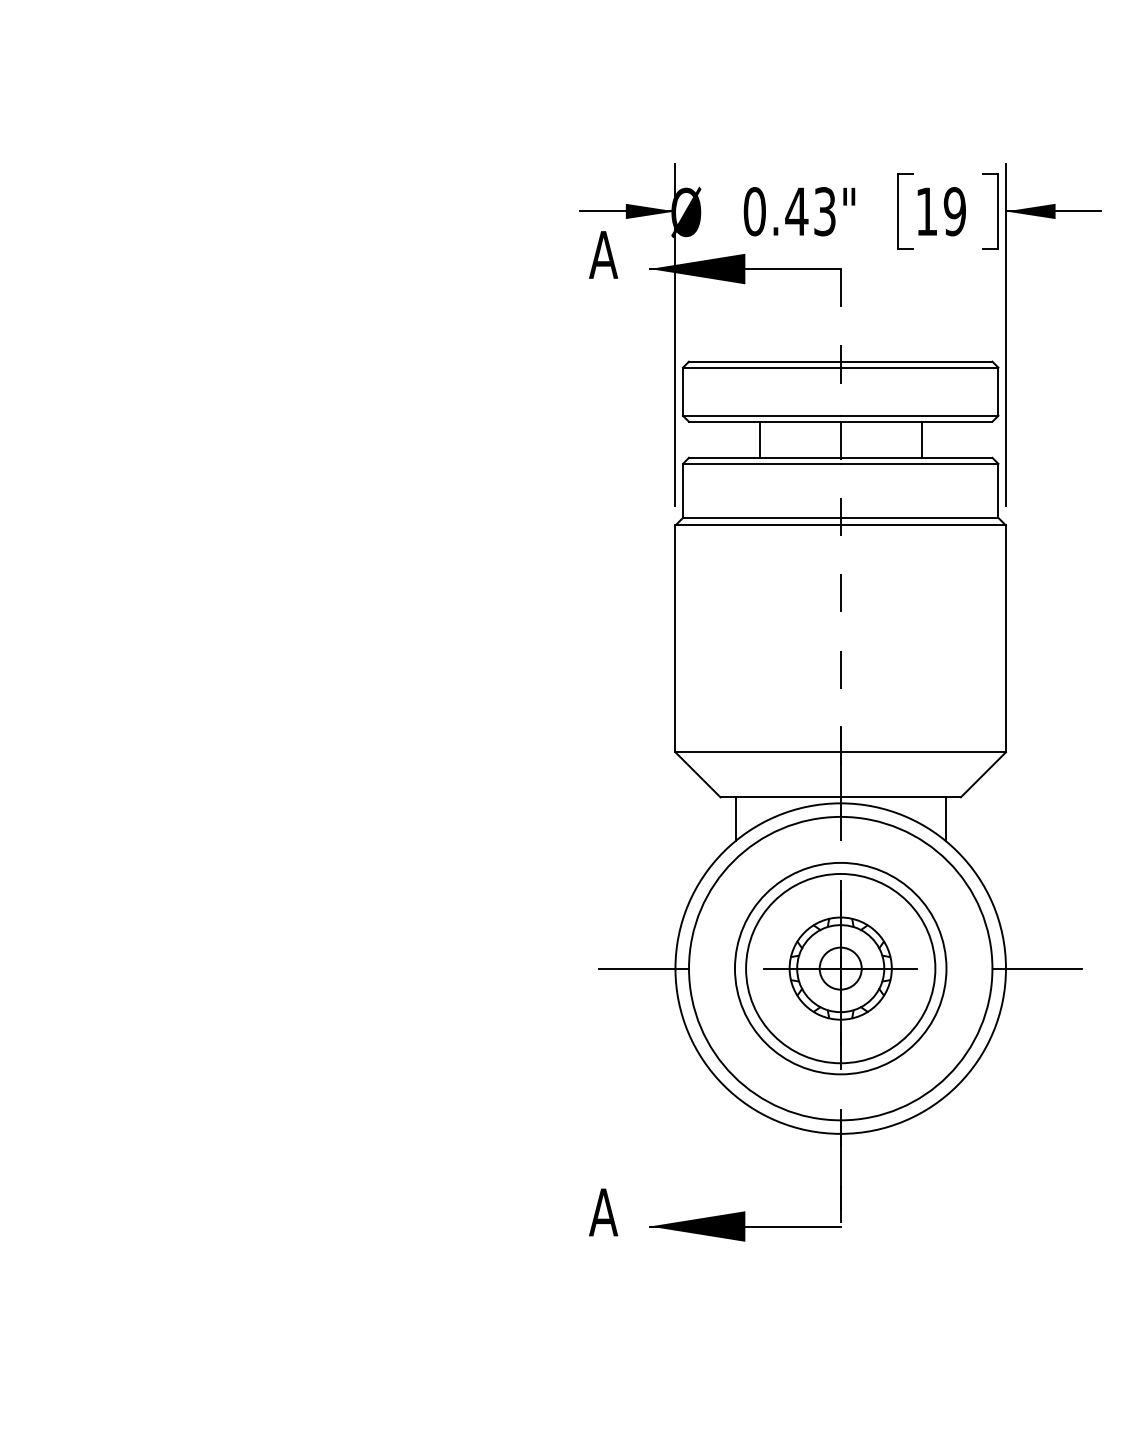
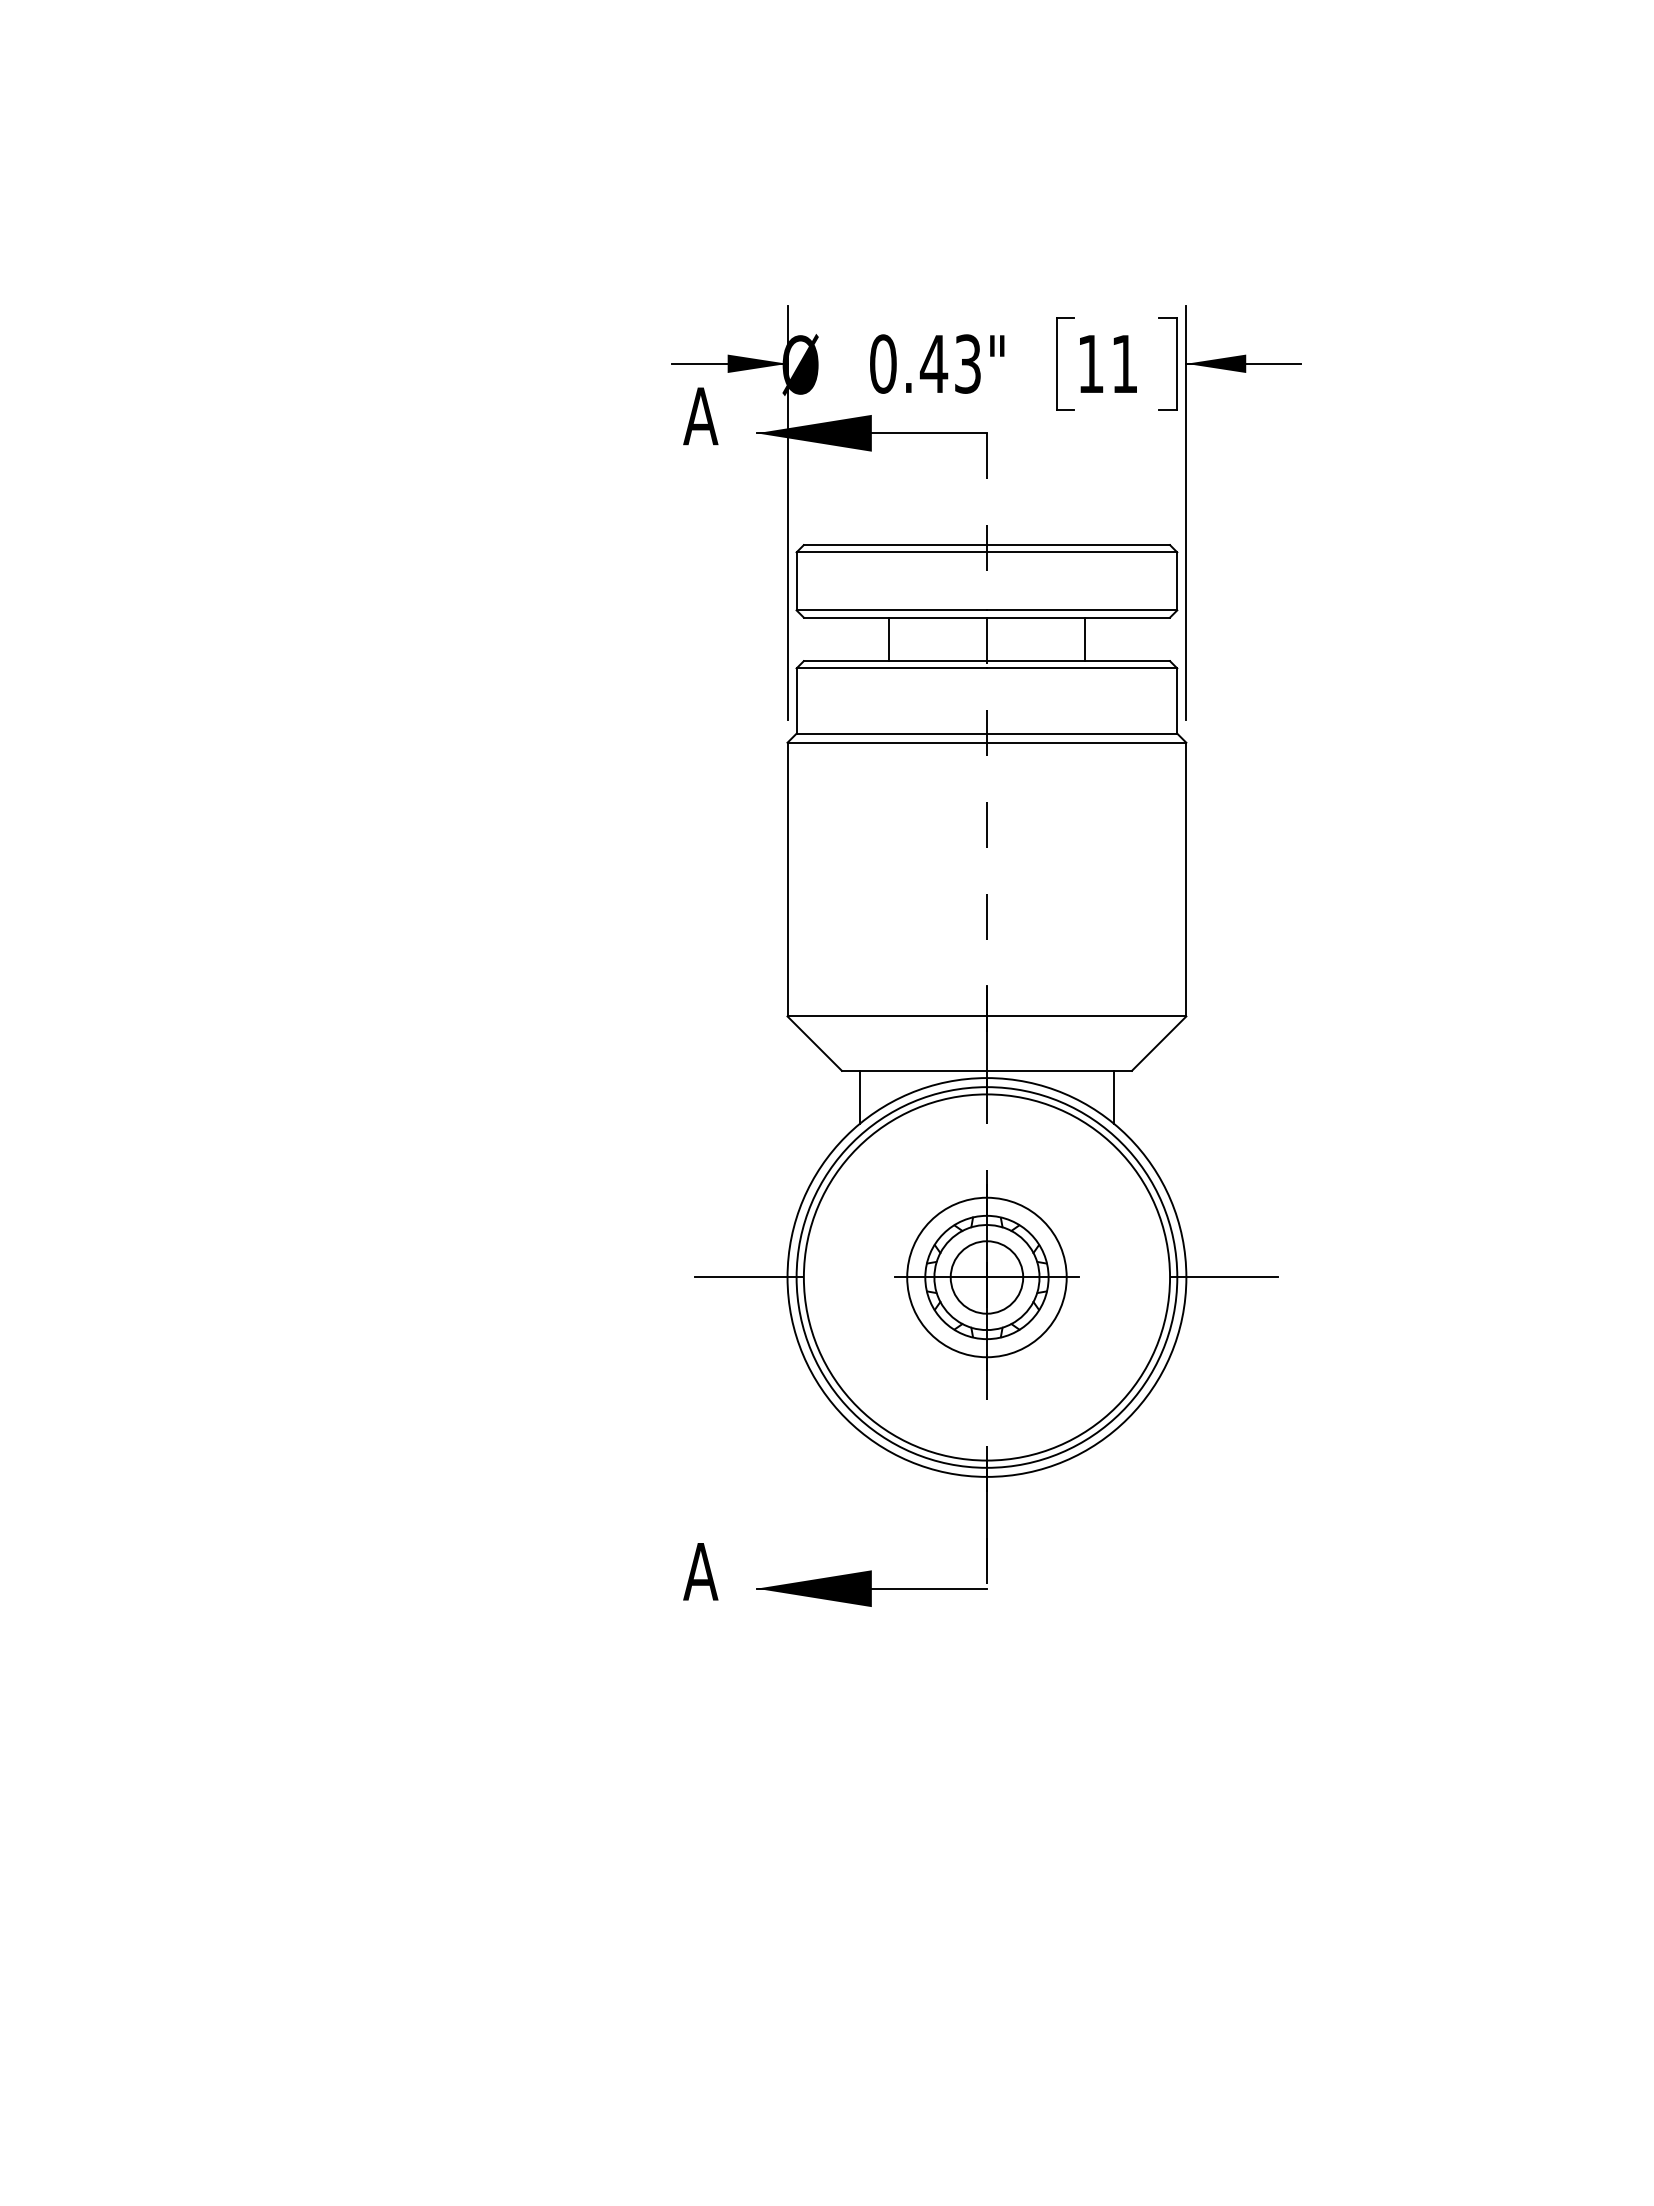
text: (954, 211) -> (1124, 363), 19 -> 11
circle: (840, 968) -> (986, 1277), size x0.62
circle: (840, 968) -> (986, 1277), size x1.43
circle: (840, 968) -> (986, 1277), size x1.67

